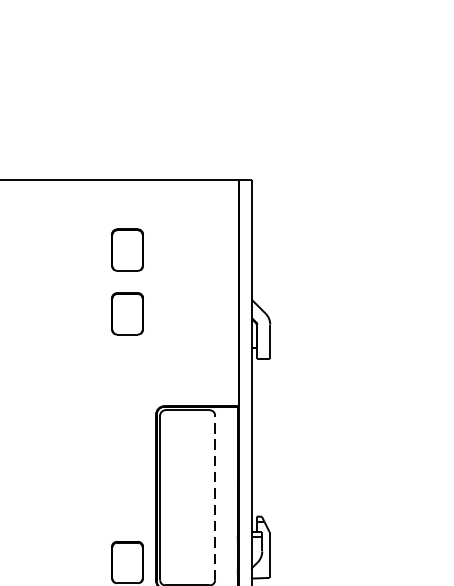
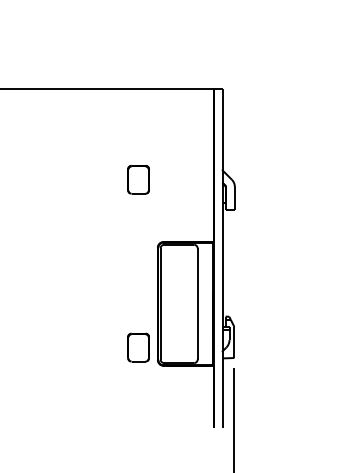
part: (127, 249) -> (138, 136), removed
line: (214, 497) -> (197, 303), dashed -> solid

